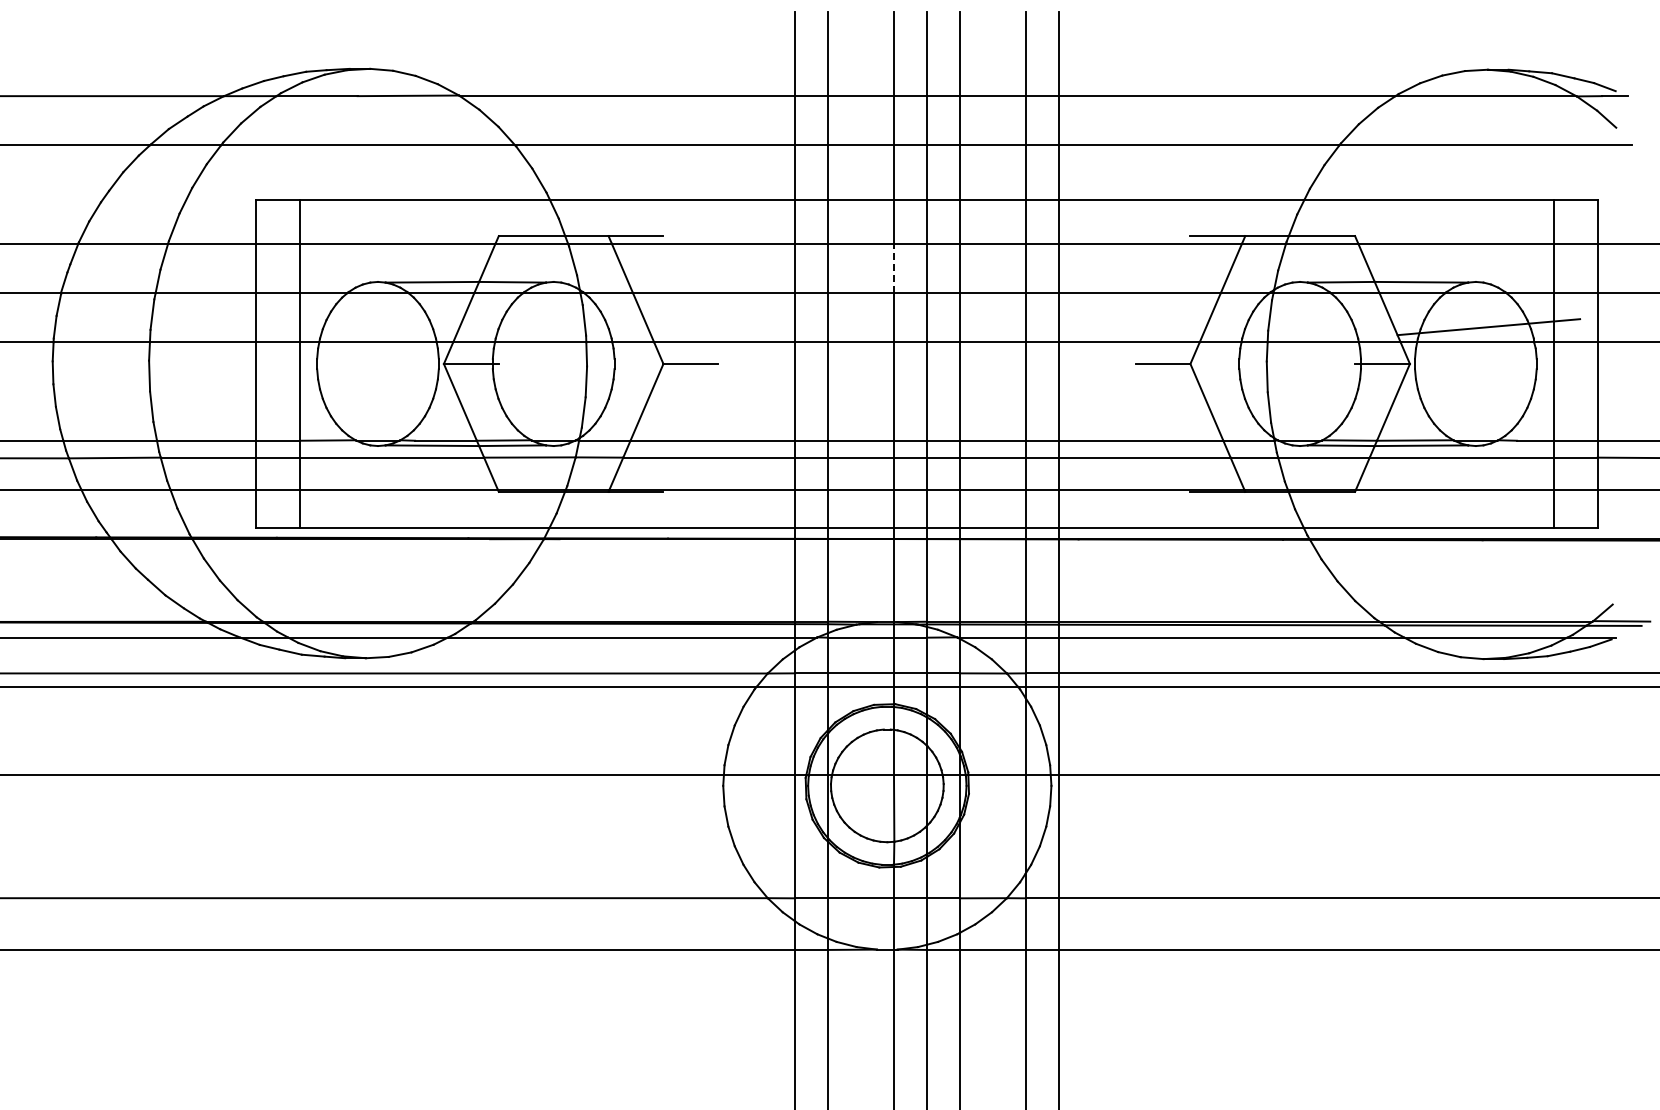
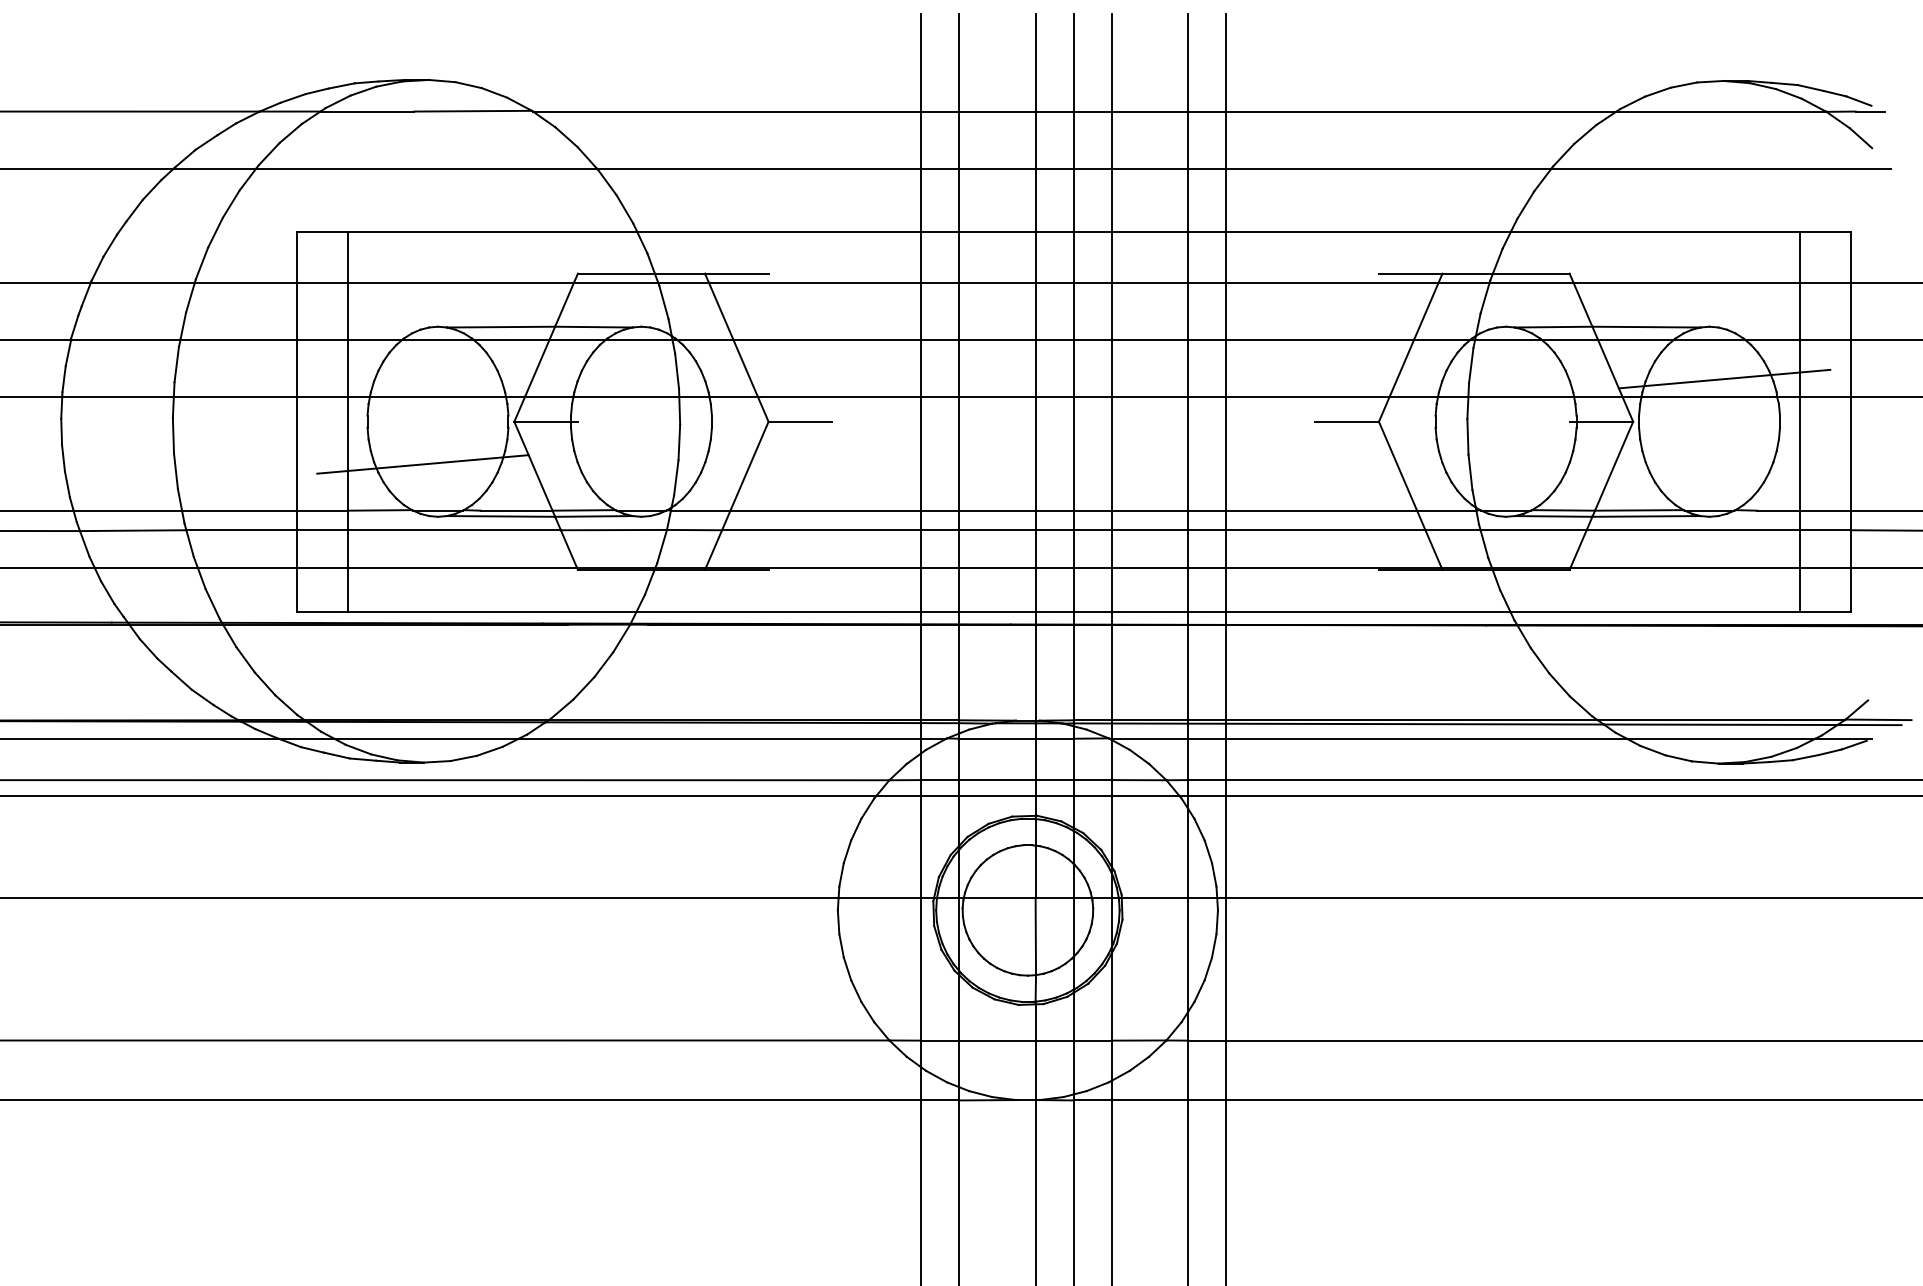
line: (893, 268) -> (1035, 311), dashed -> solid
line: (364, 400) -> (422, 464), added

